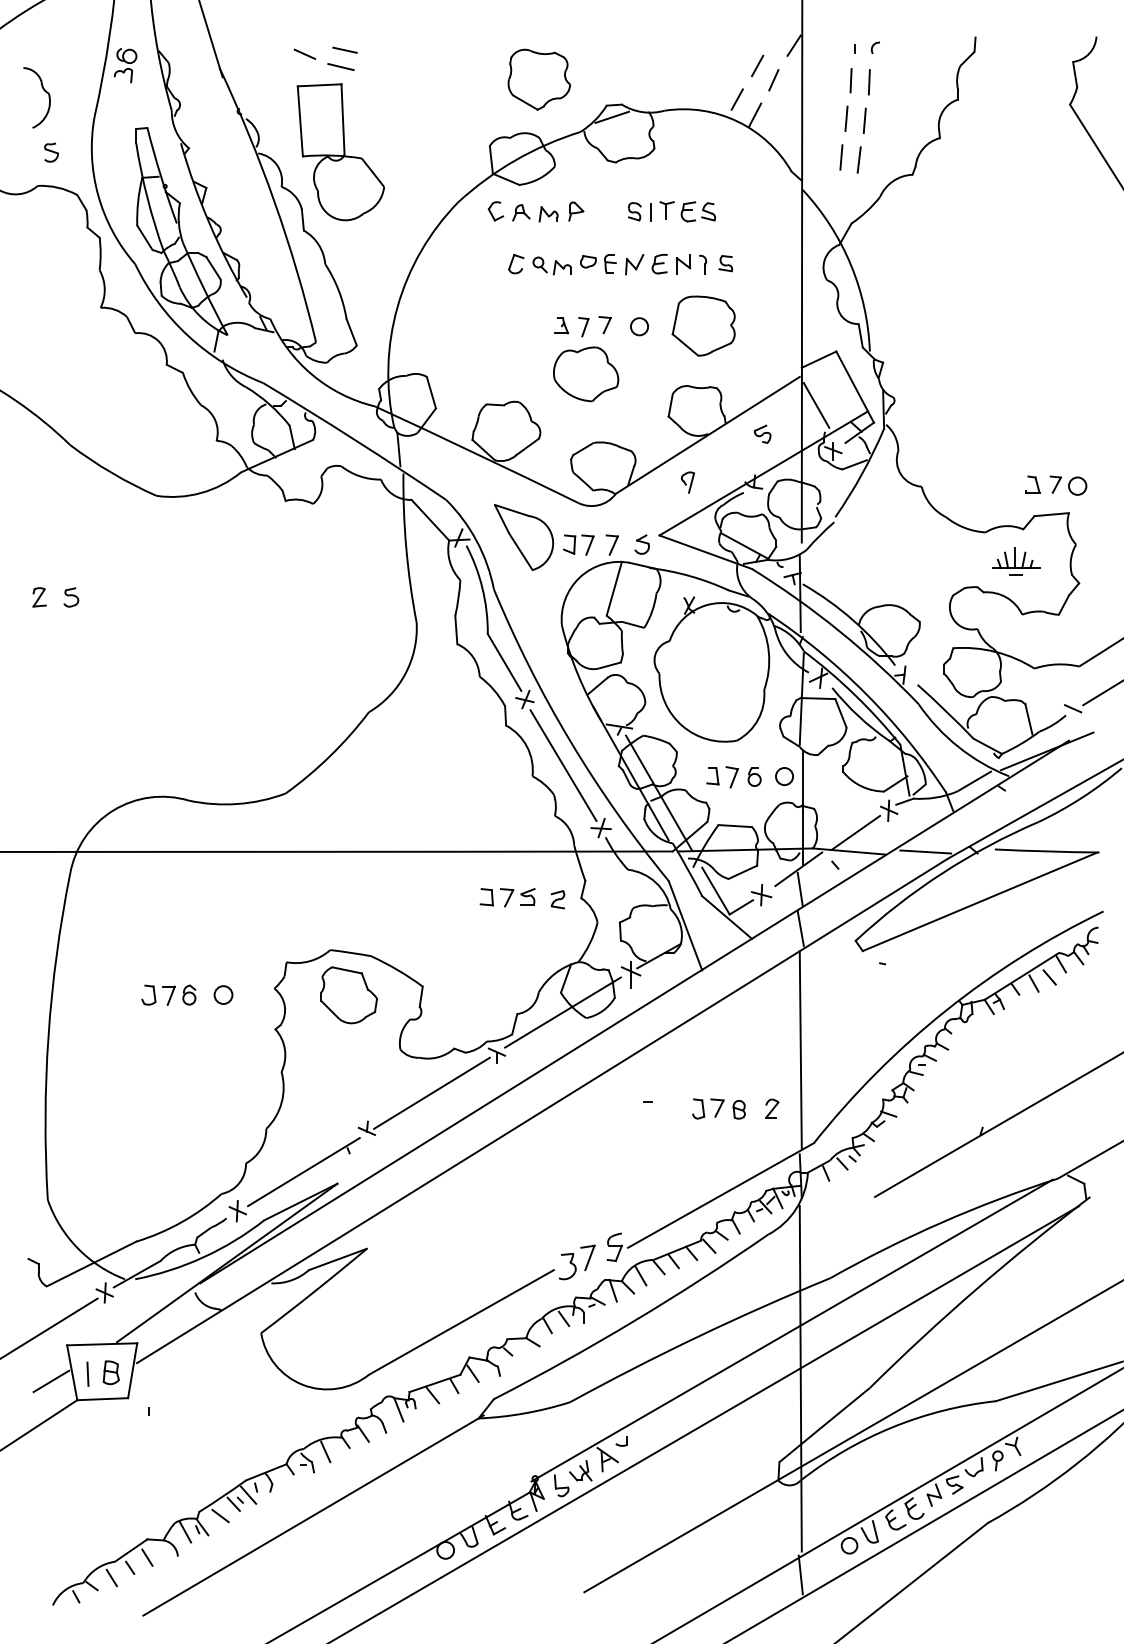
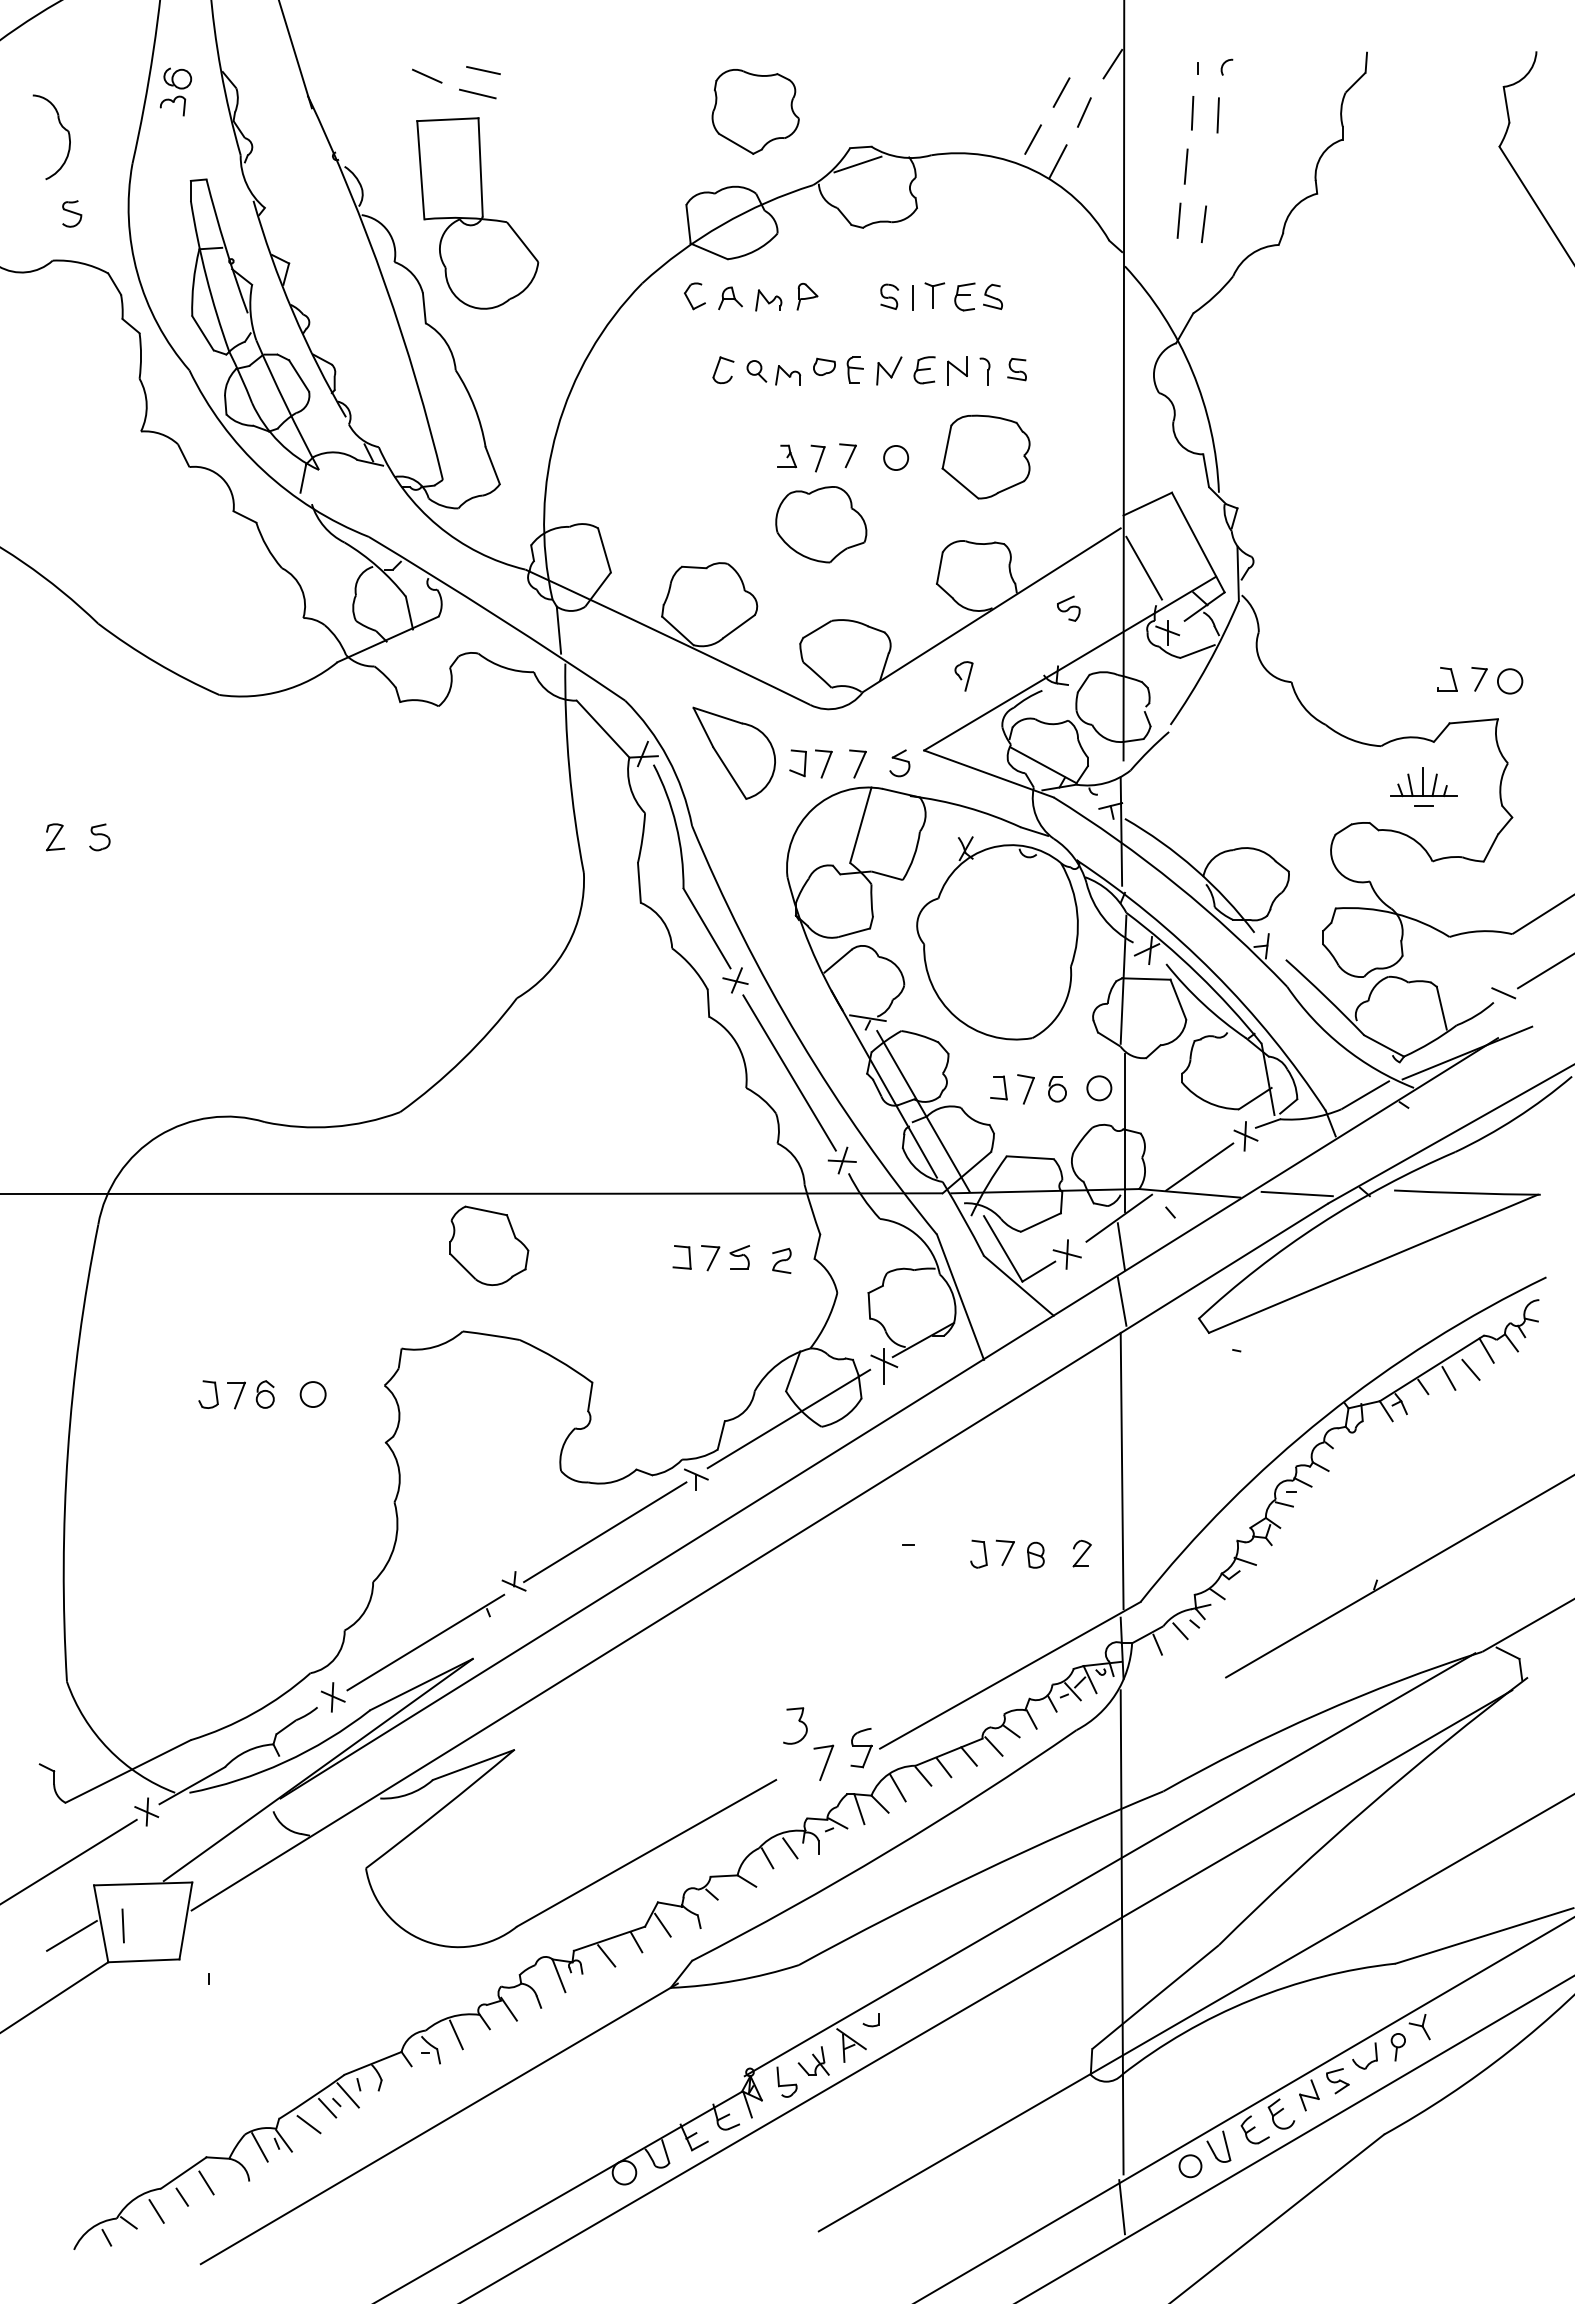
line: (864, 120) -> (1211, 169), removed
part: (349, 995) -> (489, 1245), moved
part: (567, 1266) -> (795, 1725), moved
part: (111, 1372) -> (155, 1923), removed

